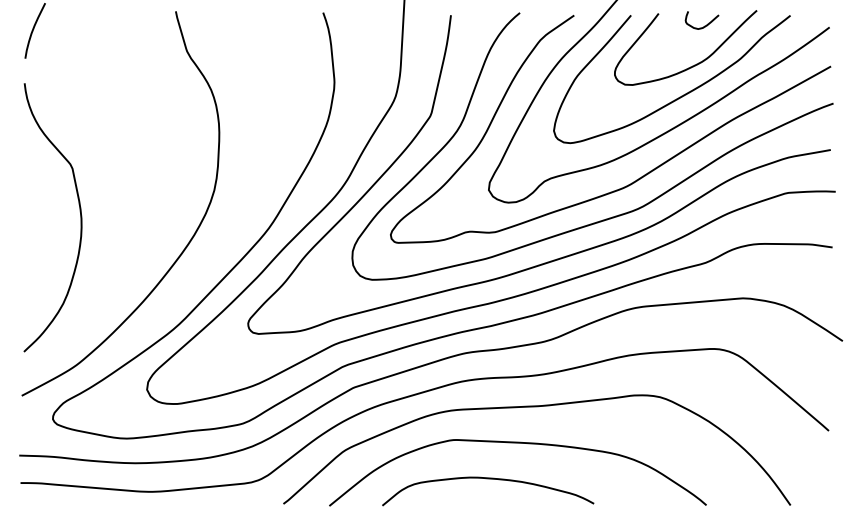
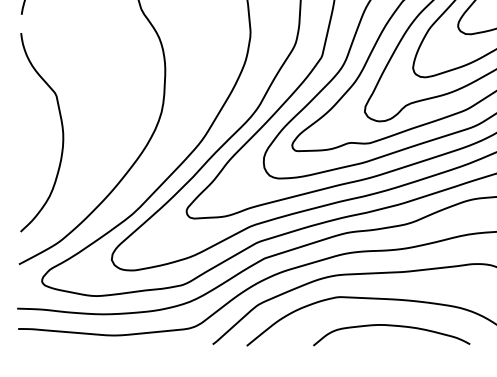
curve: (488, 479) -> (391, 326), moved

